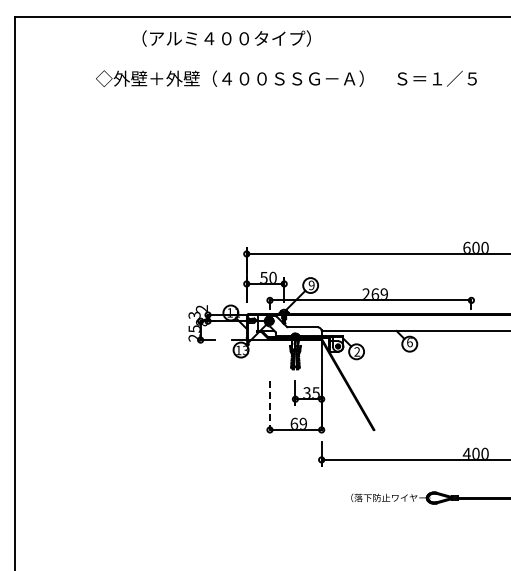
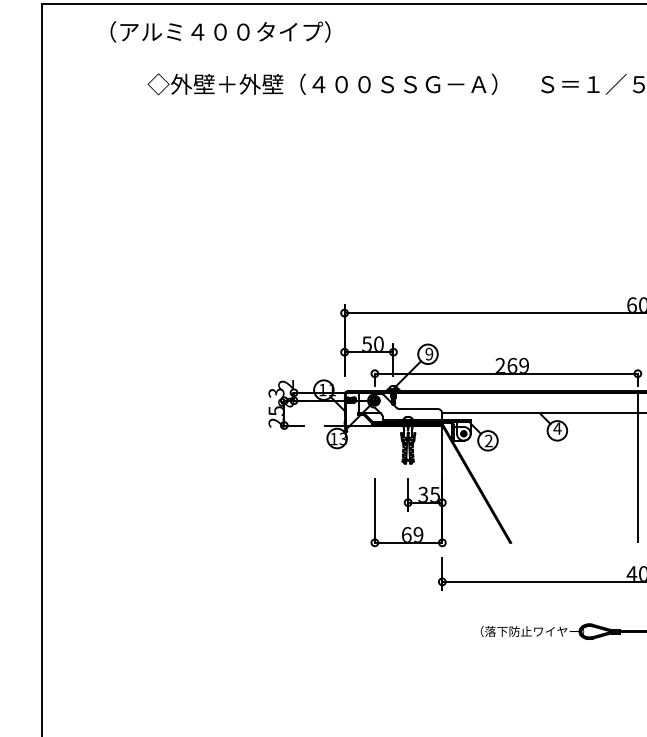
text: (226, 38) -> (220, 31), moved
text: (409, 342) -> (557, 428), 6 -> 4
line: (471, 371) -> (637, 466), added
line: (269, 406) -> (374, 512), dashed -> solid

